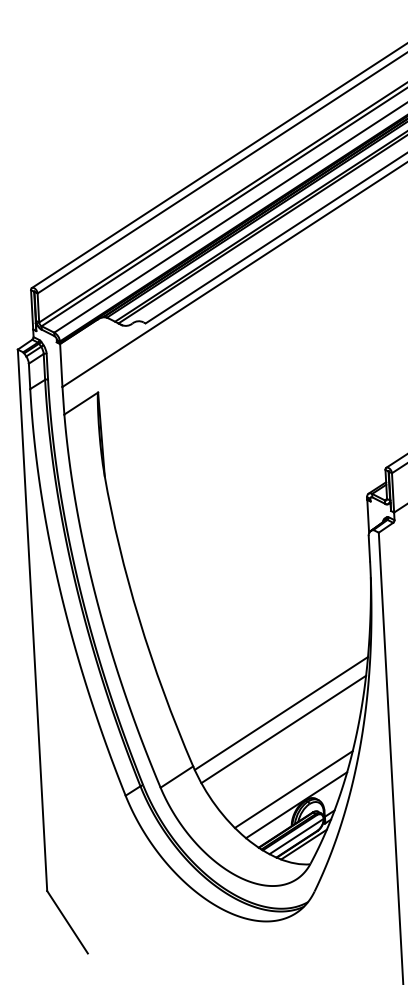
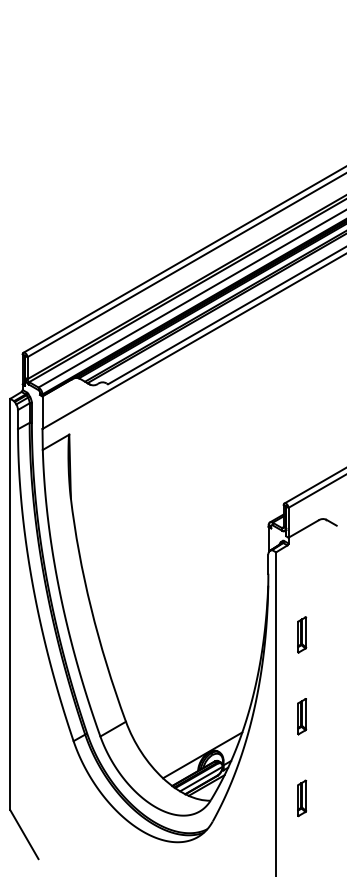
line: (280, 713) -> (194, 685), removed
line: (283, 729) -> (195, 697), removed
line: (294, 789) -> (201, 743), removed

